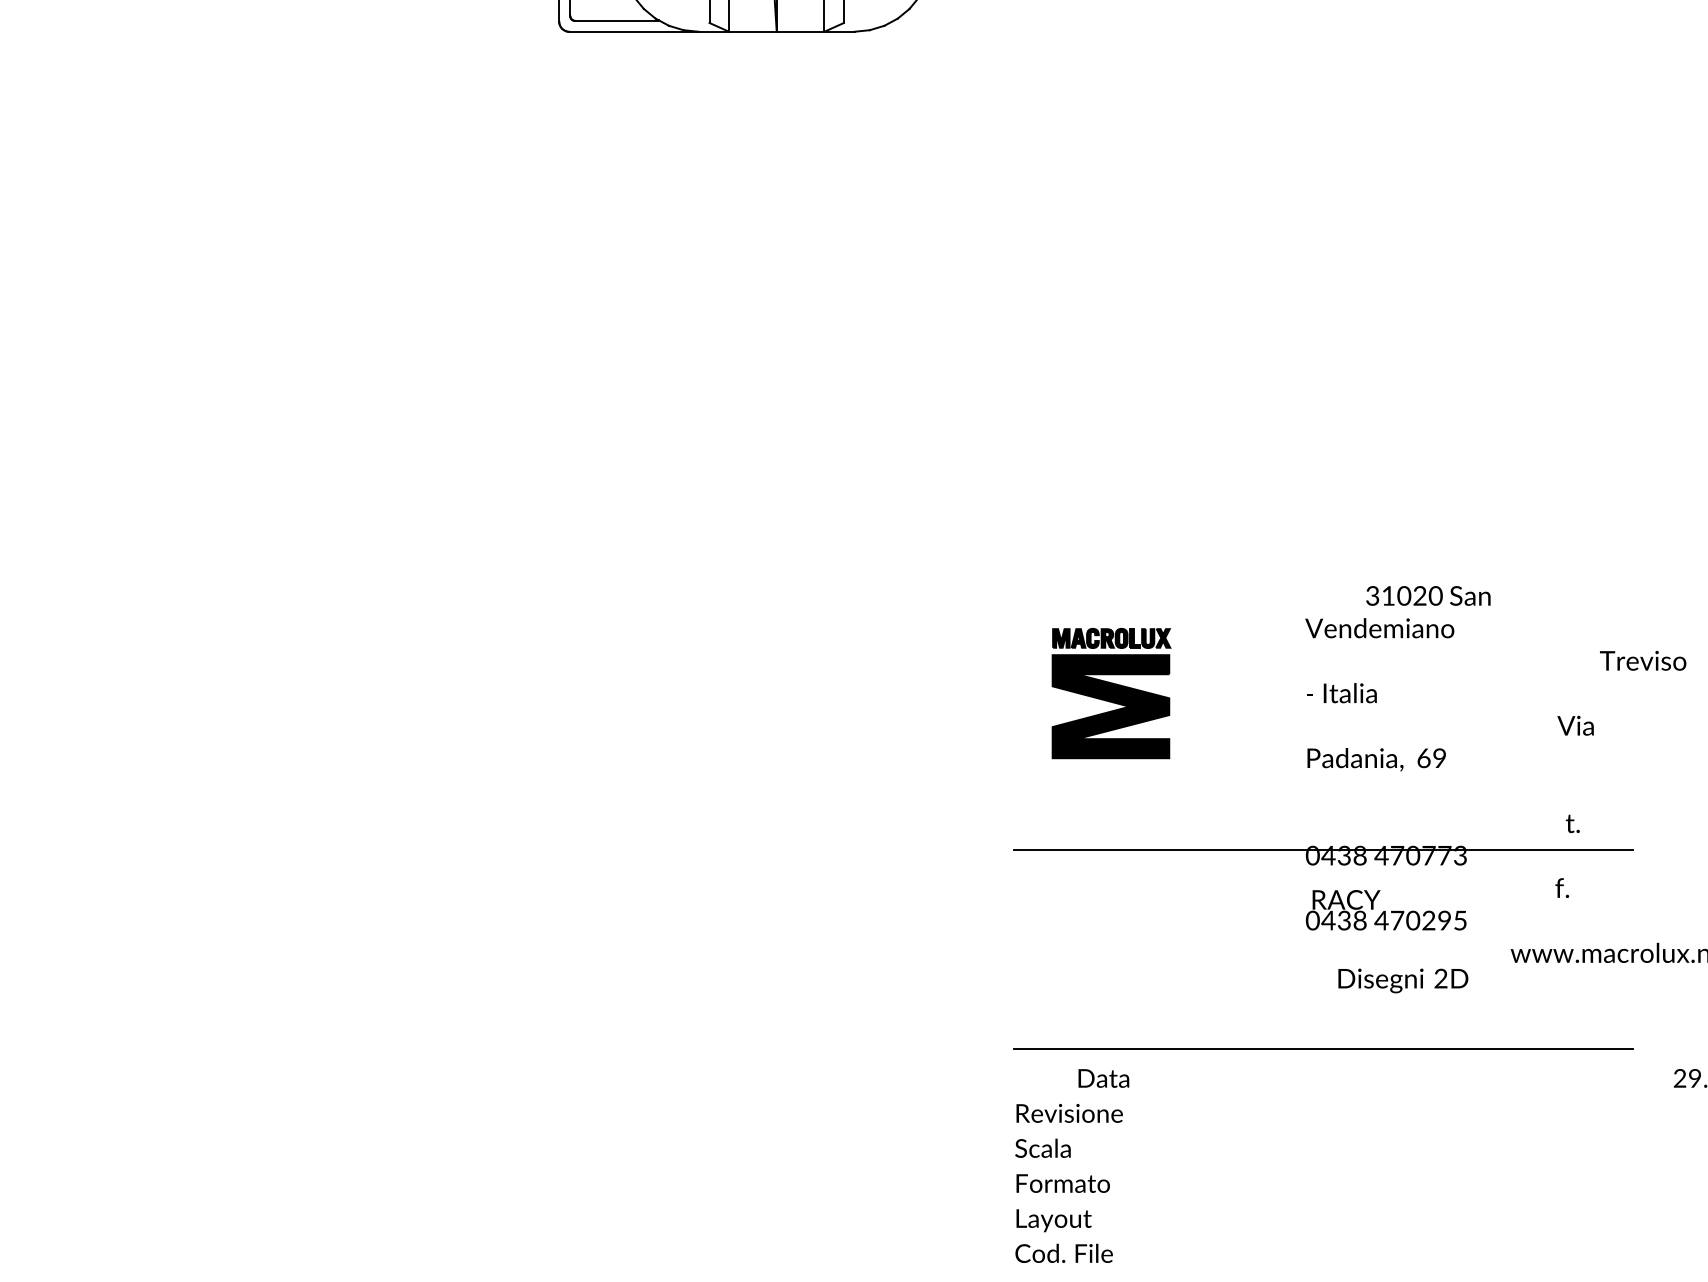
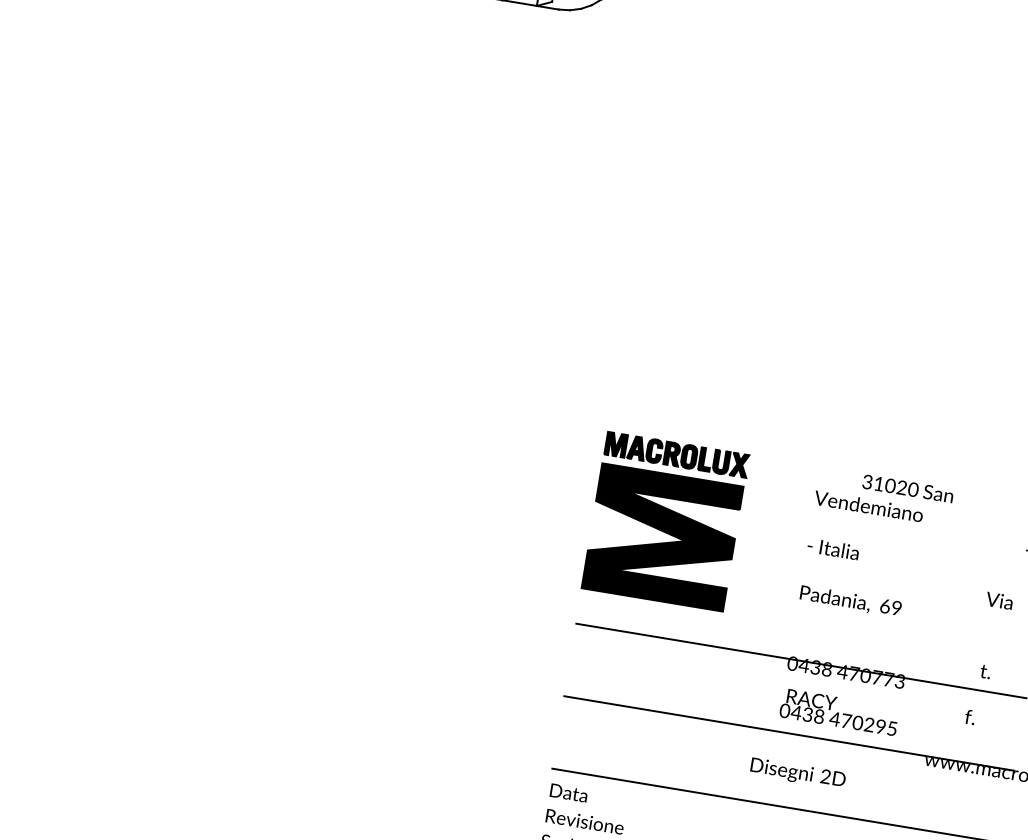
part: (1111, 693) -> (665, 521), size x1.67
line: (1323, 949) -> (789, 733), added
text: (1403, 980) -> (798, 773), moved
text: (1103, 1078) -> (568, 793), moved

